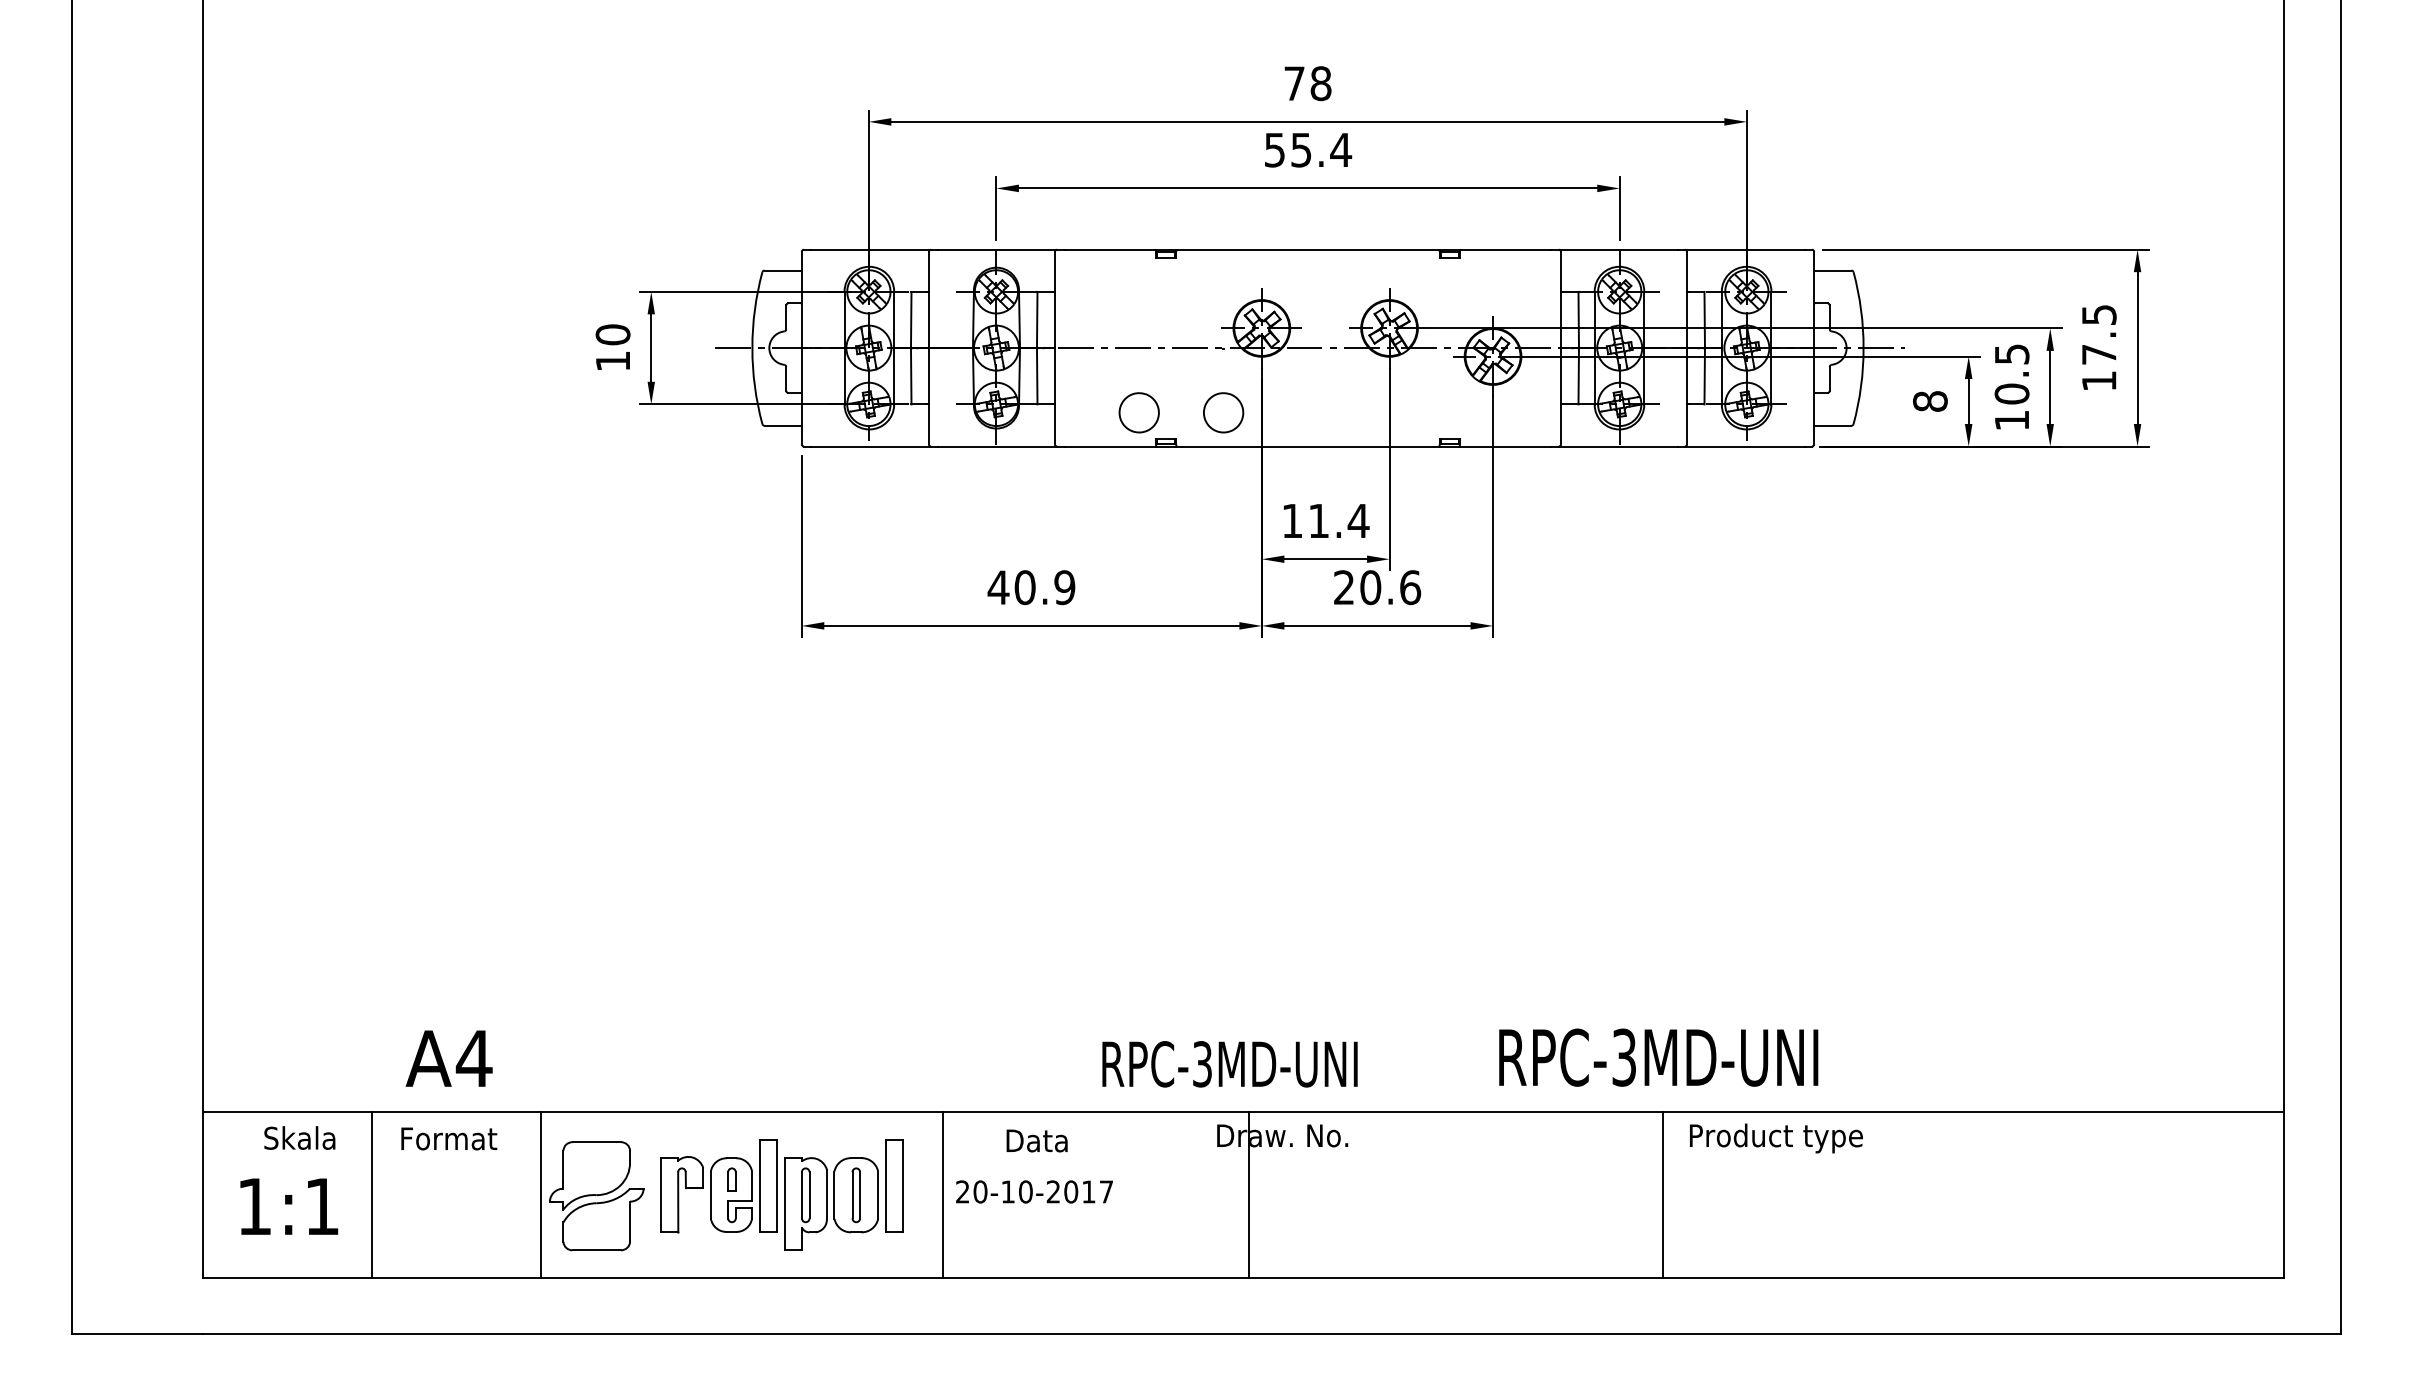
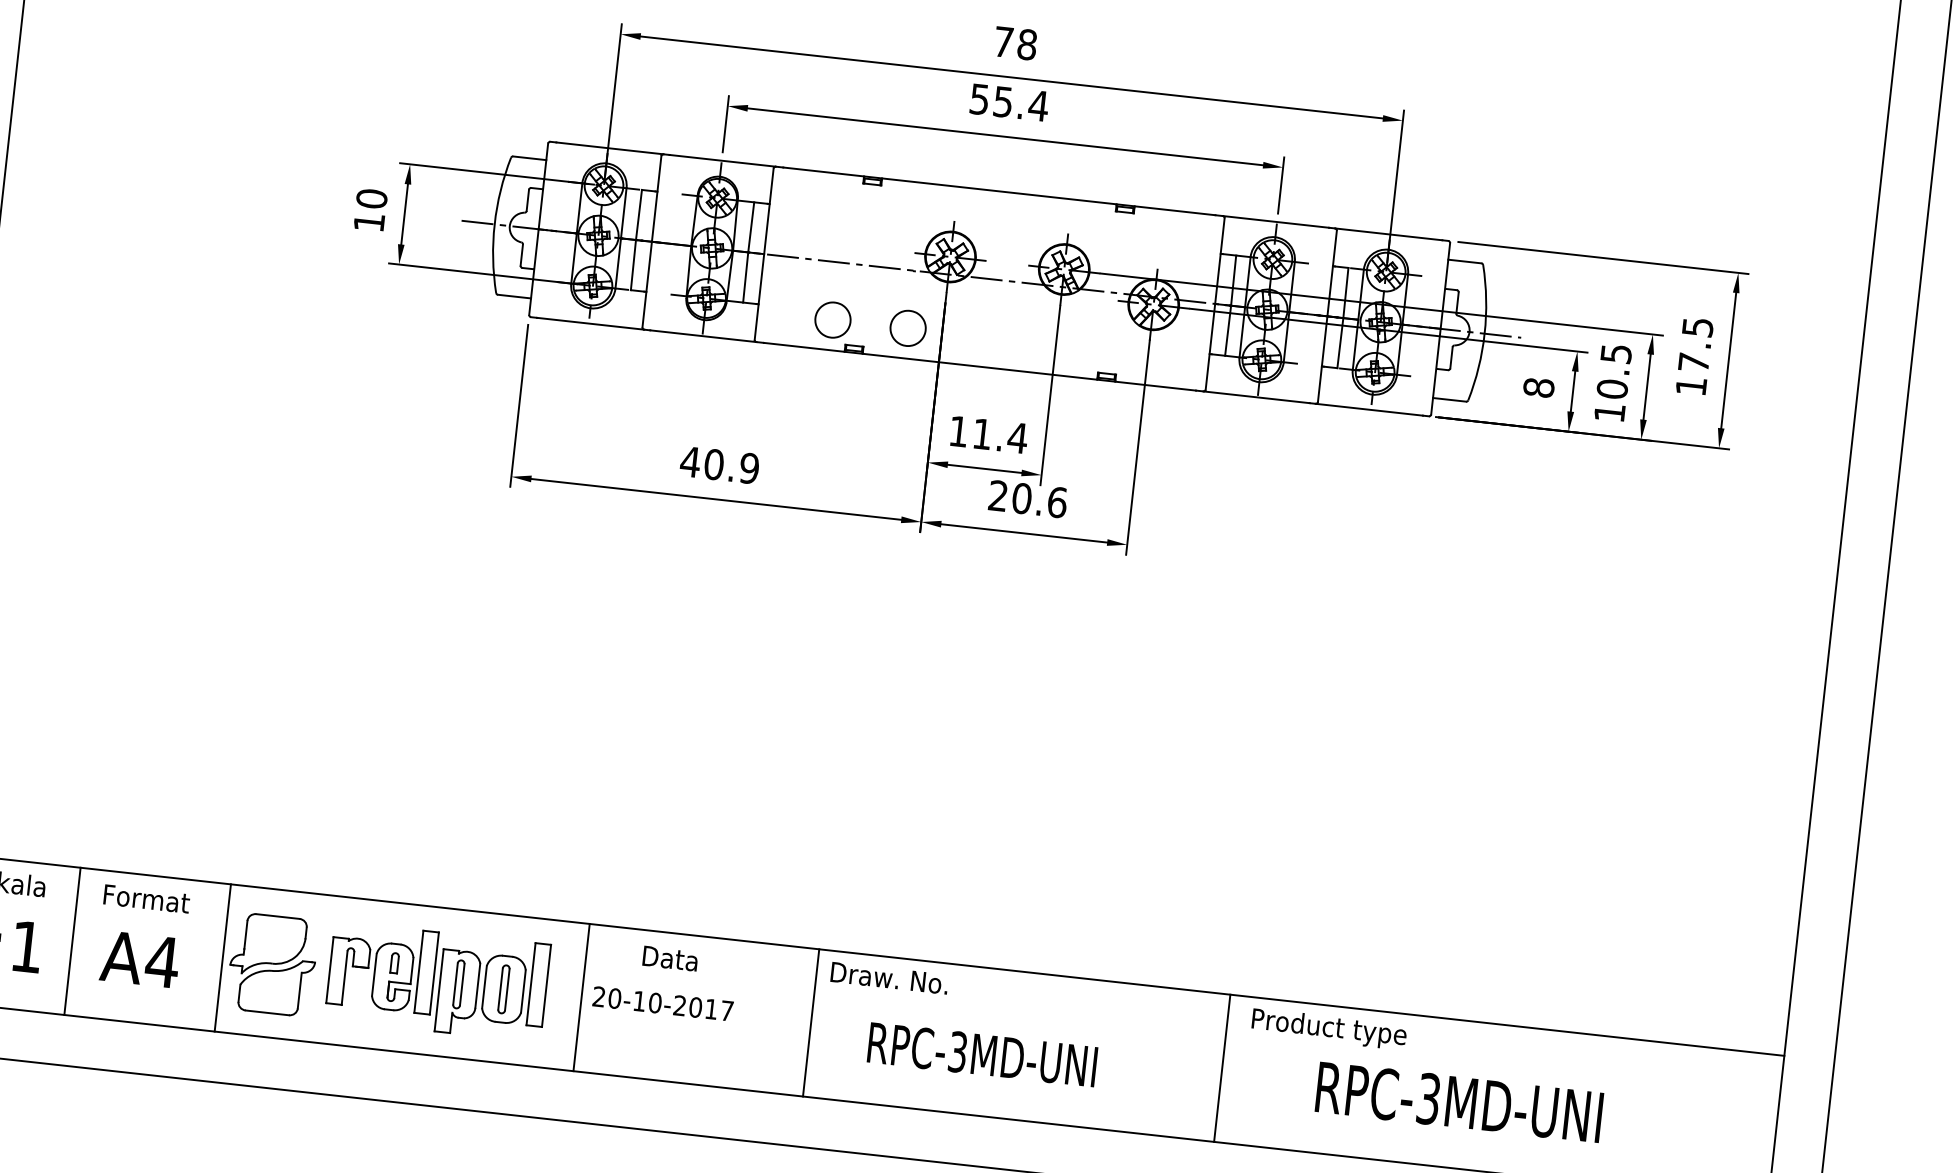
text: (1658, 1057) -> (1459, 1102), moved
text: (448, 1058) -> (139, 959), moved
text: (1229, 1064) -> (982, 1054), moved
line: (1249, 1194) -> (811, 1022), moved

